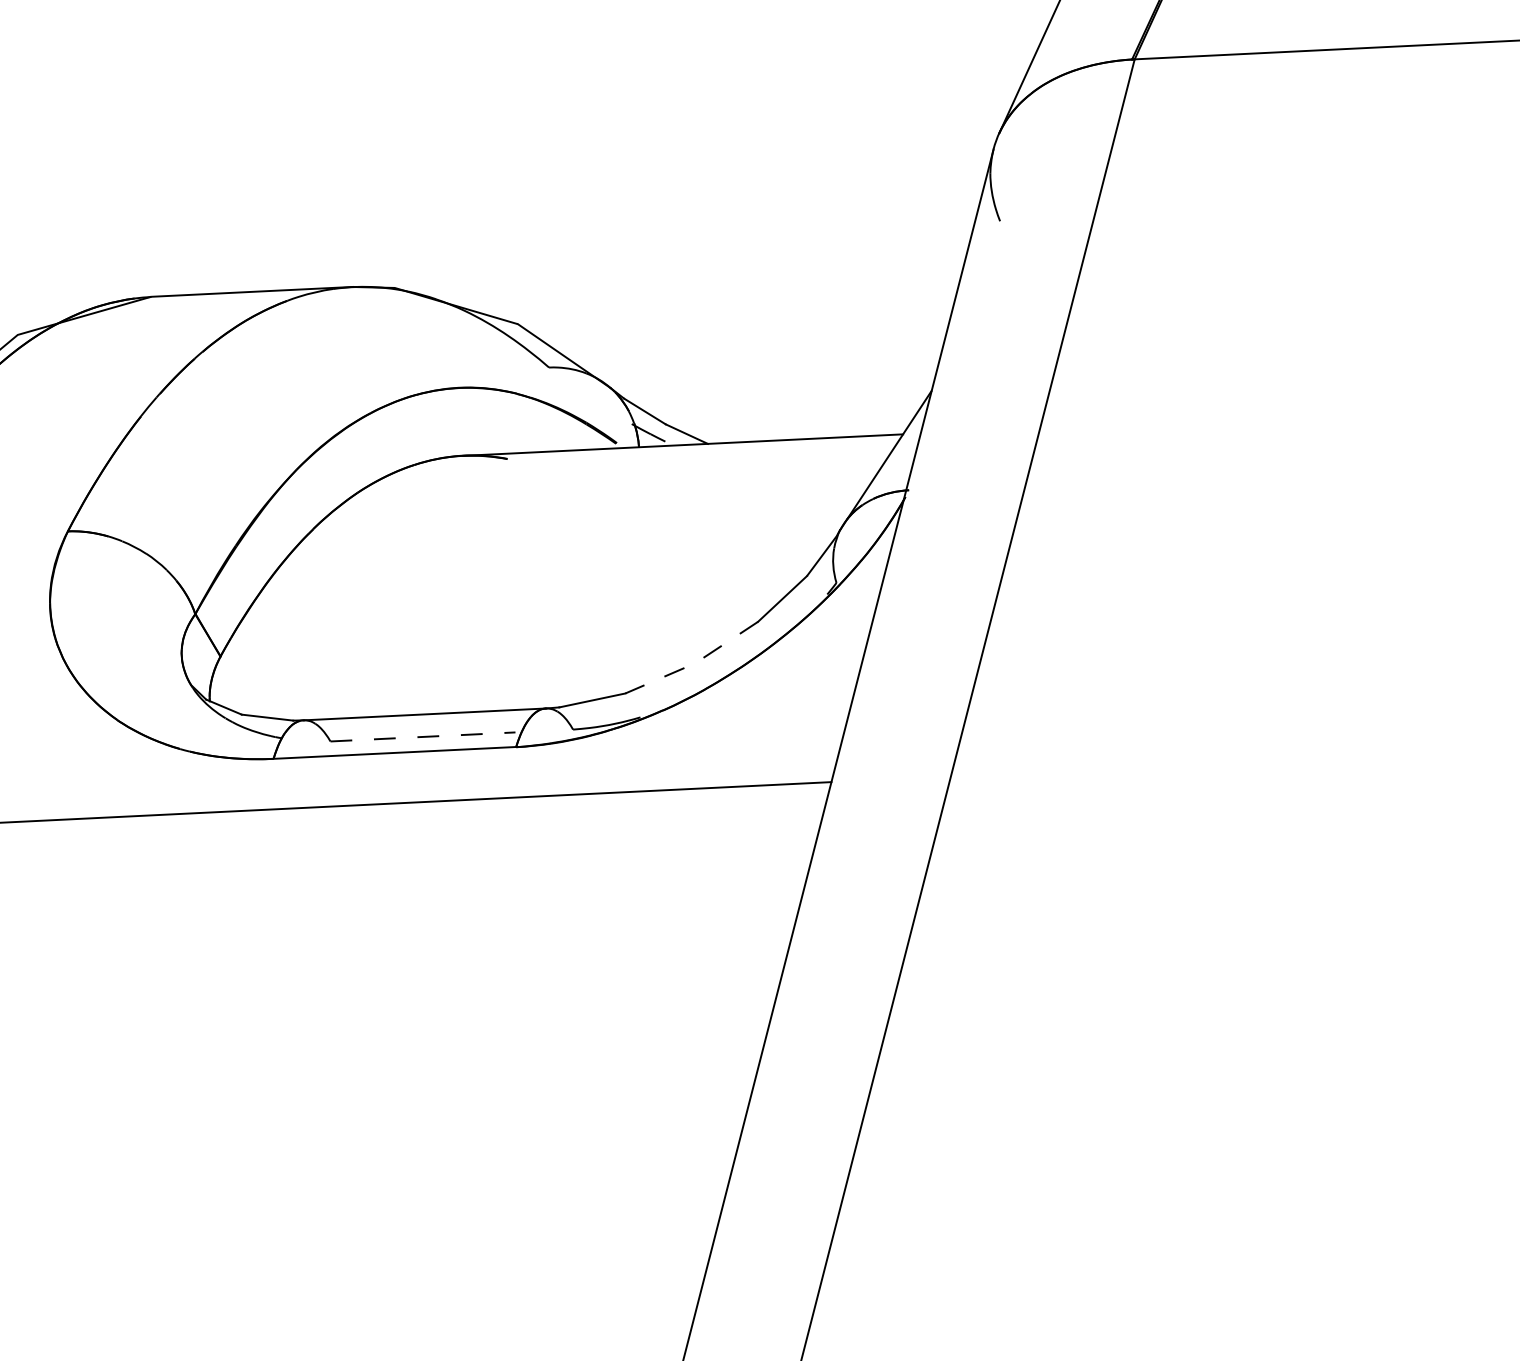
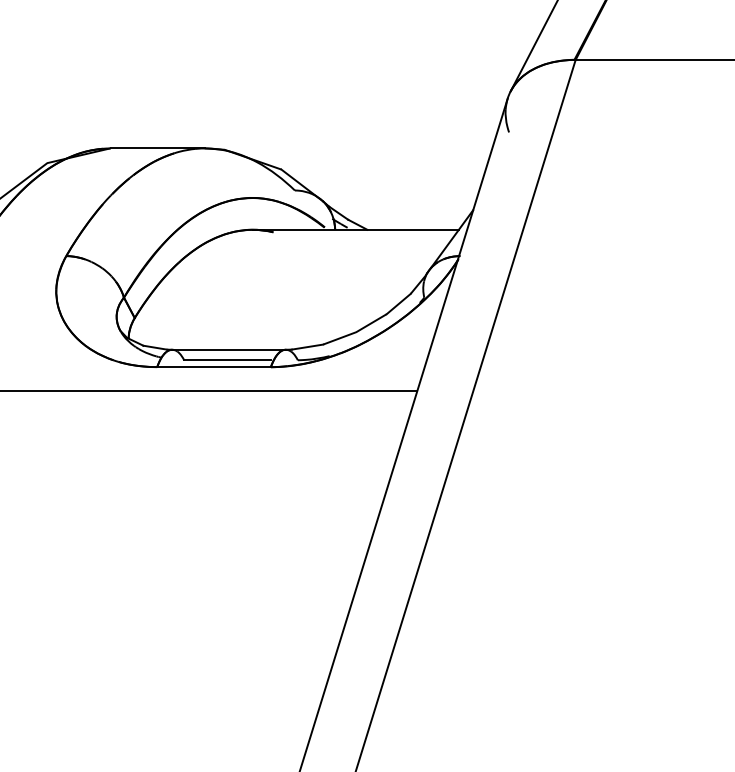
line: (695, 664) -> (356, 332), dashed -> solid
line: (425, 737) -> (228, 360), dashed -> solid

